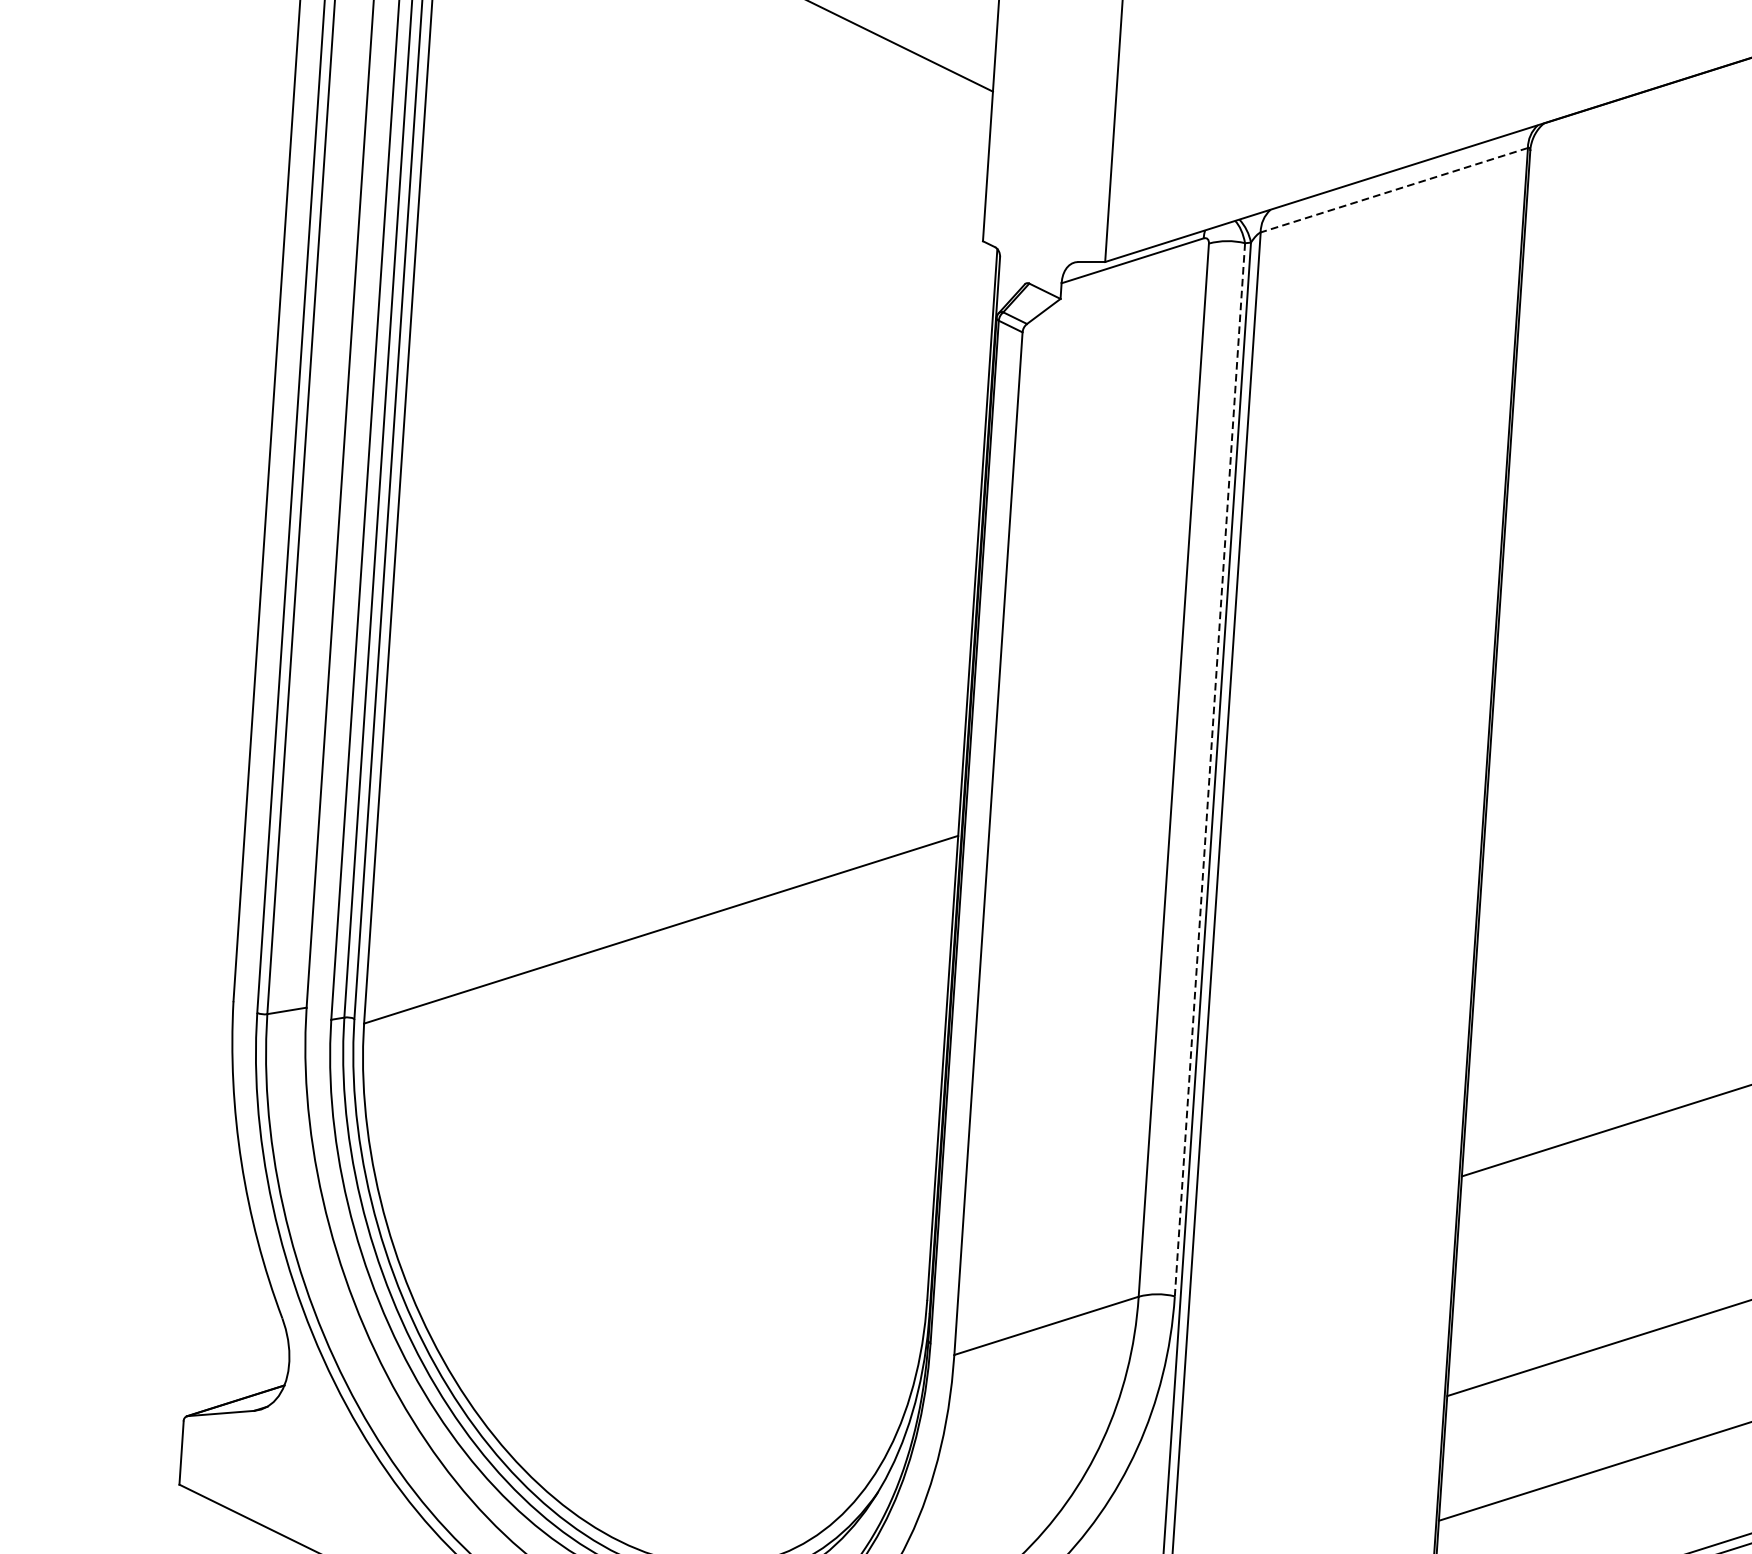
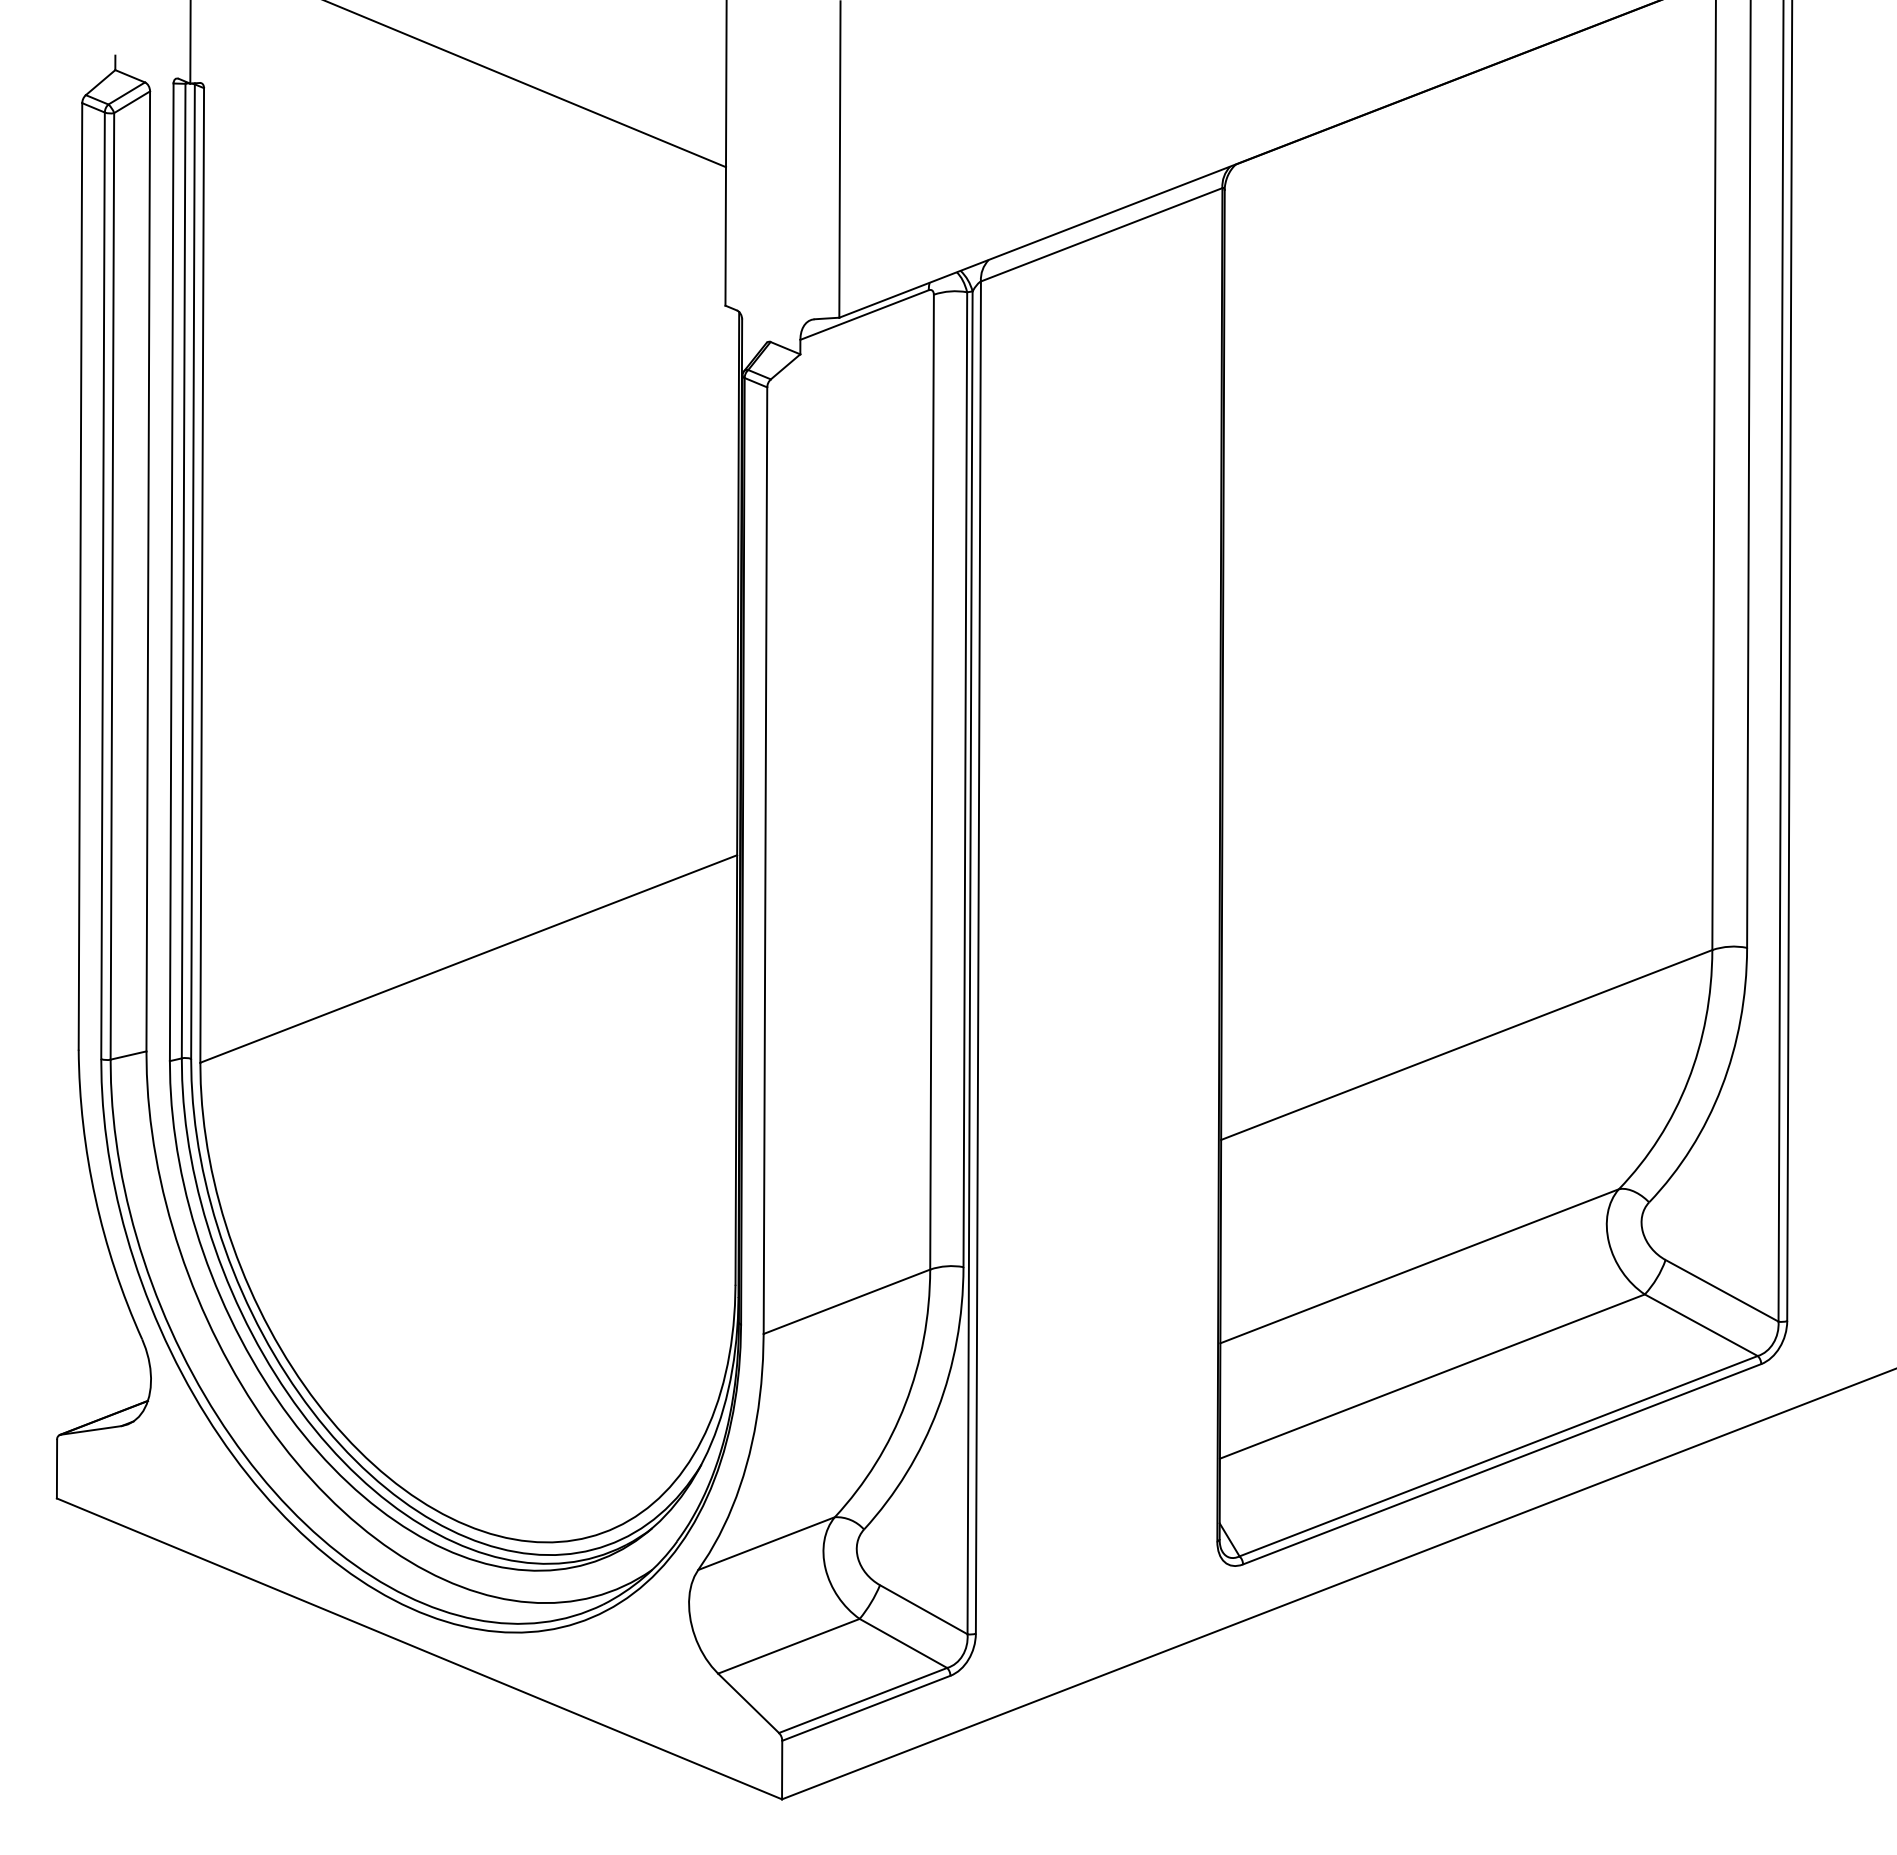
line: (1394, 189) -> (1101, 234), dashed -> solid
line: (1210, 770) -> (965, 780), dashed -> solid

